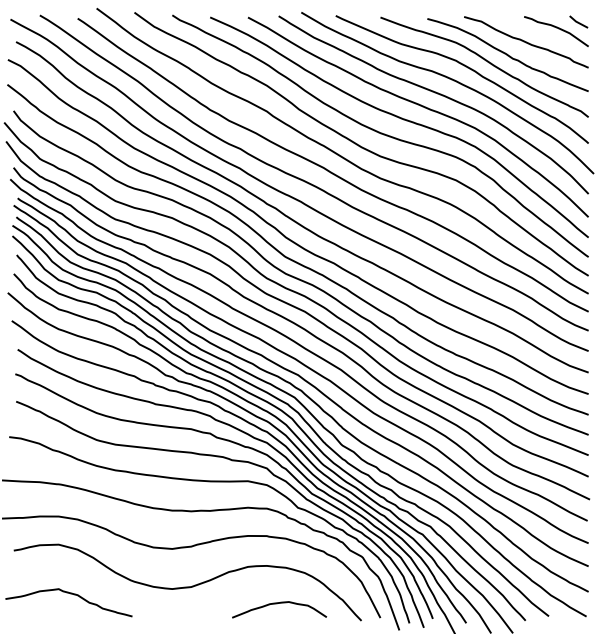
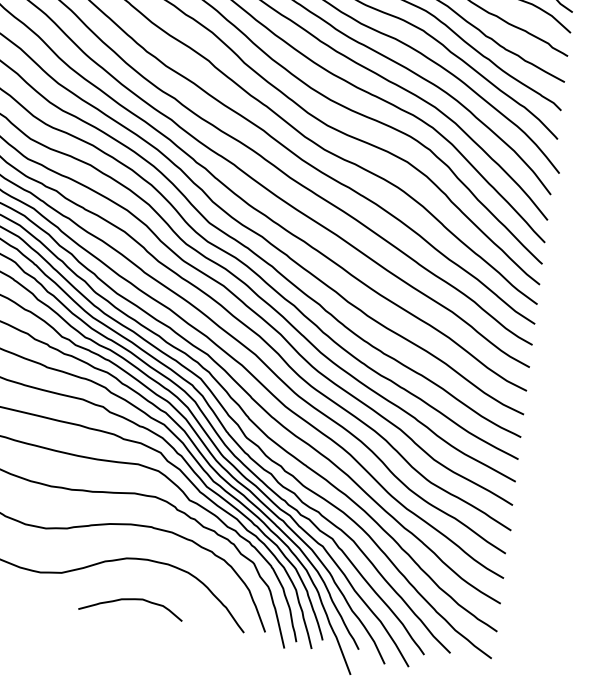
curve: (277, 604) -> (129, 600), moved

